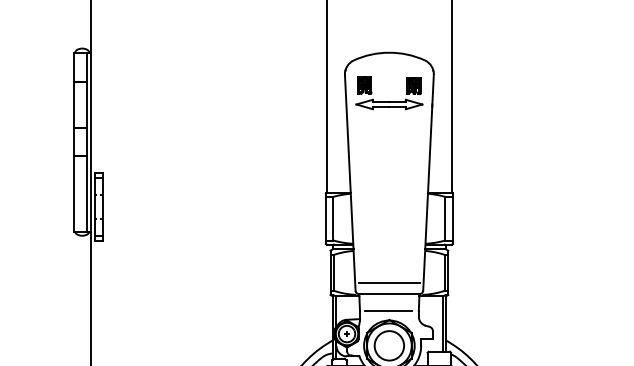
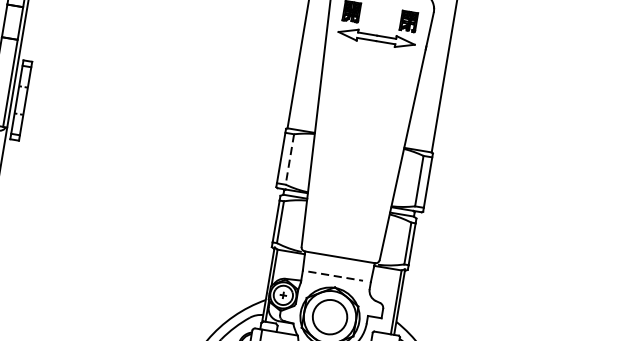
line: (333, 218) -> (290, 159), solid -> dashed
line: (389, 282) -> (342, 244), removed
line: (388, 310) -> (335, 276), solid -> dashed

